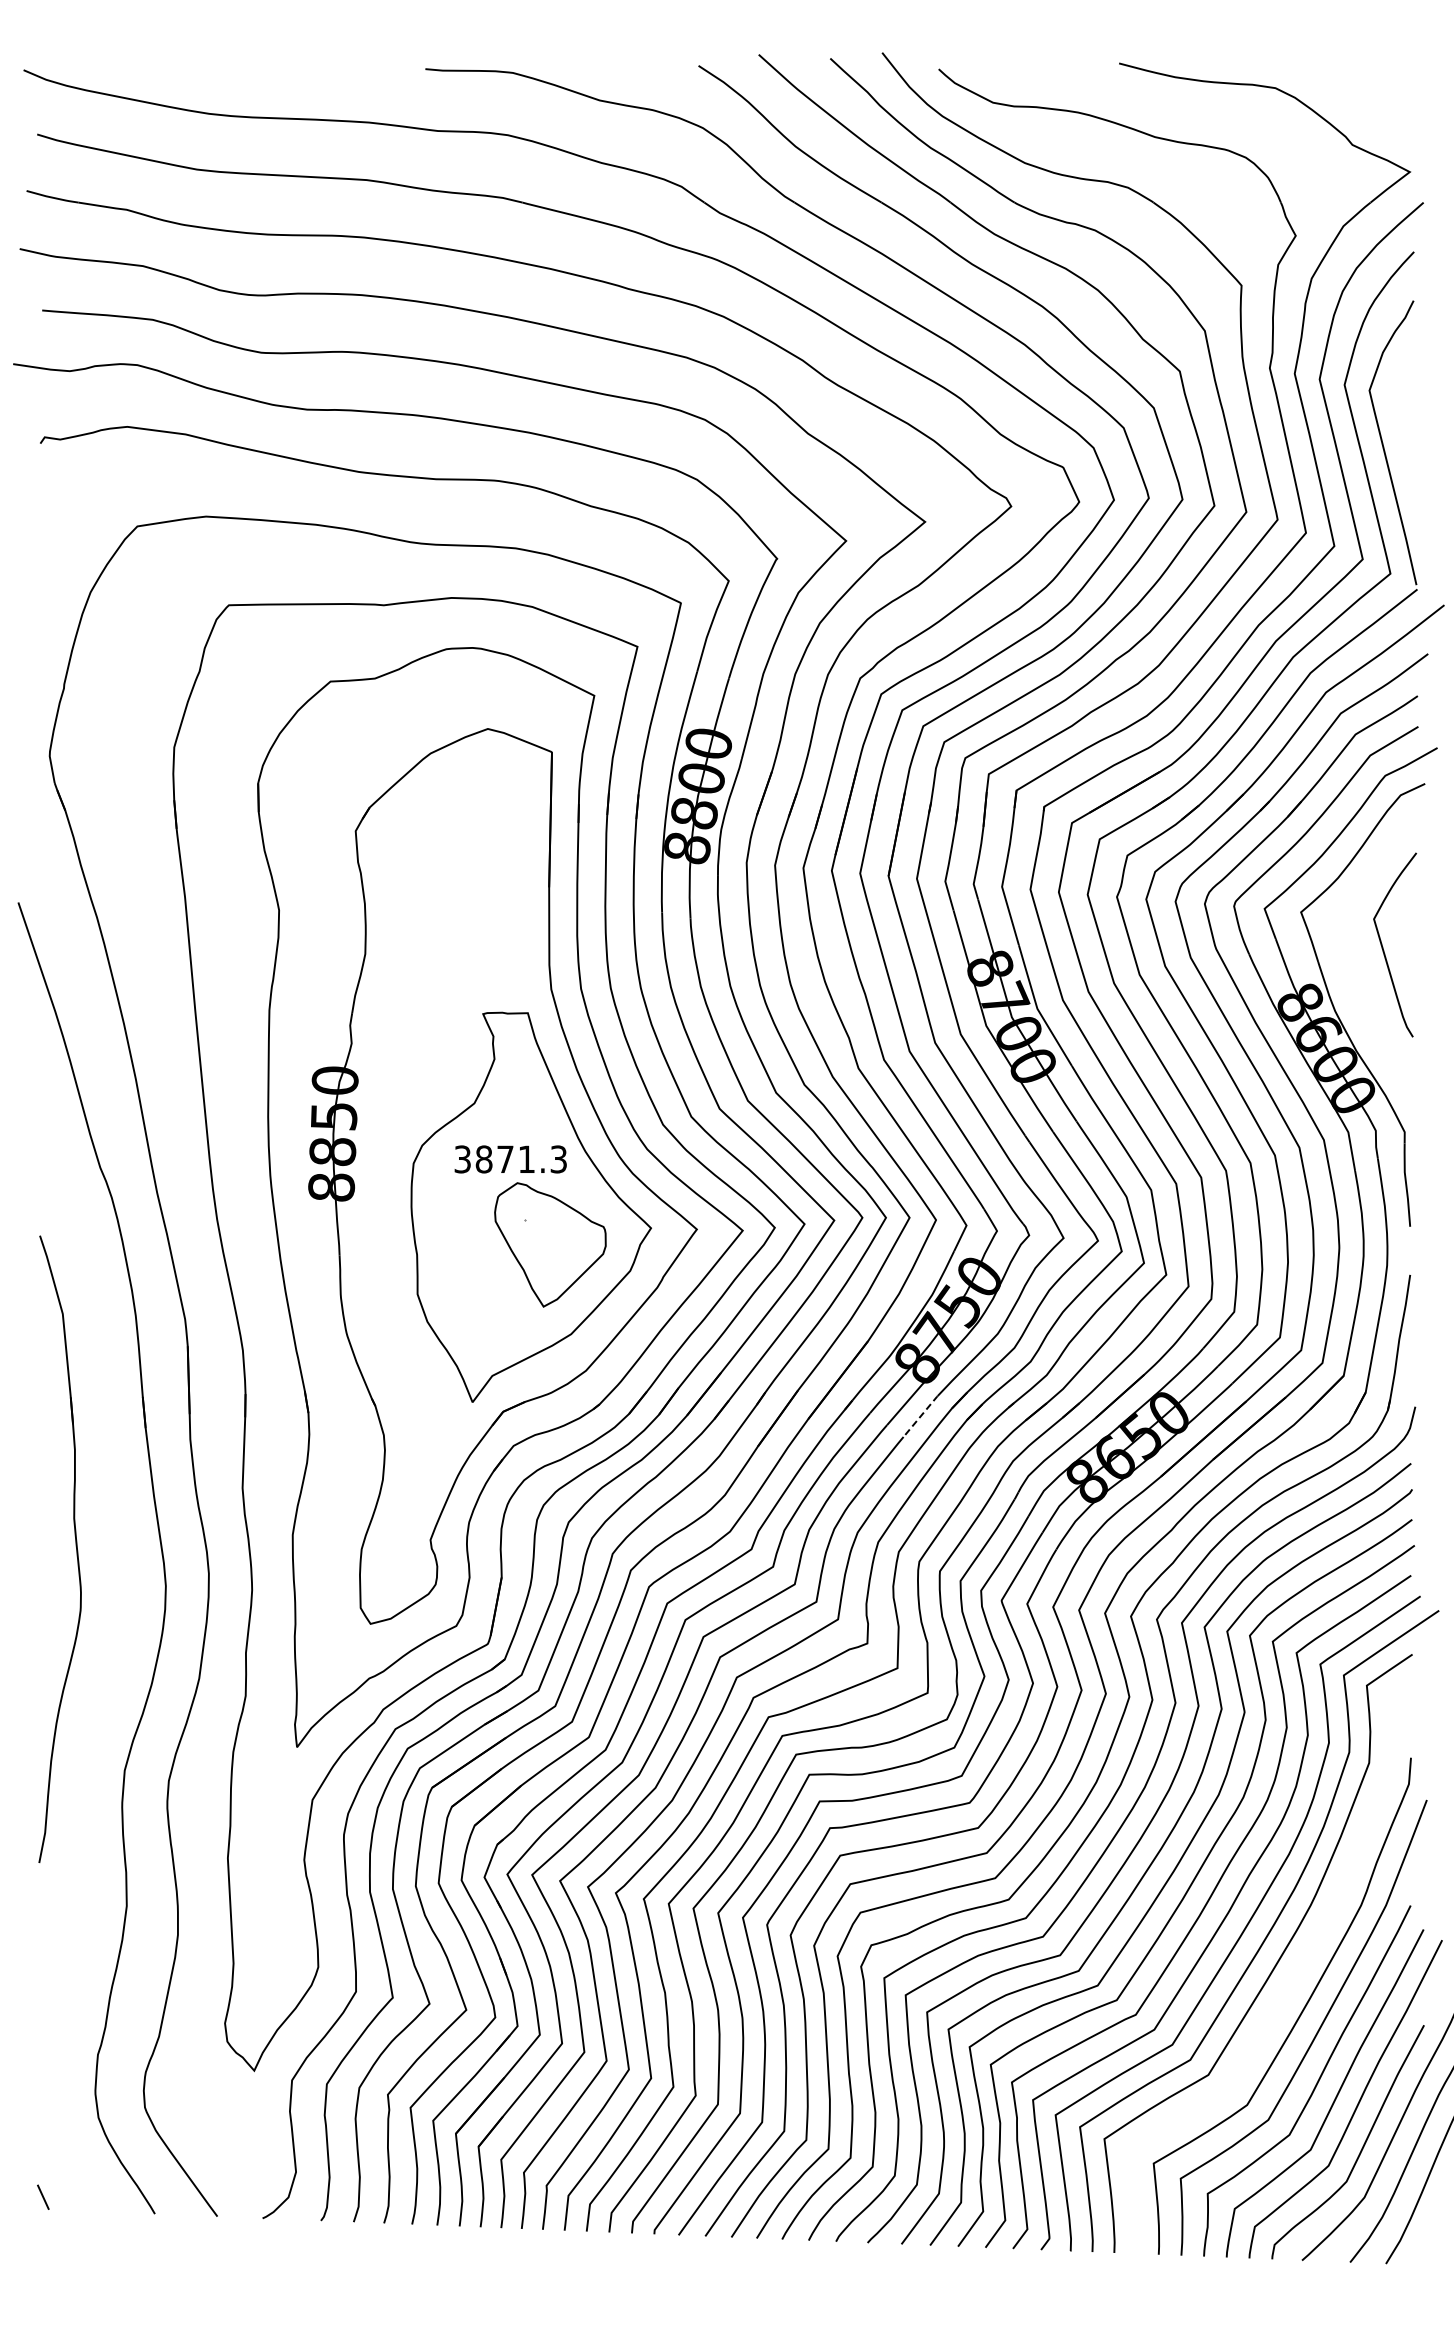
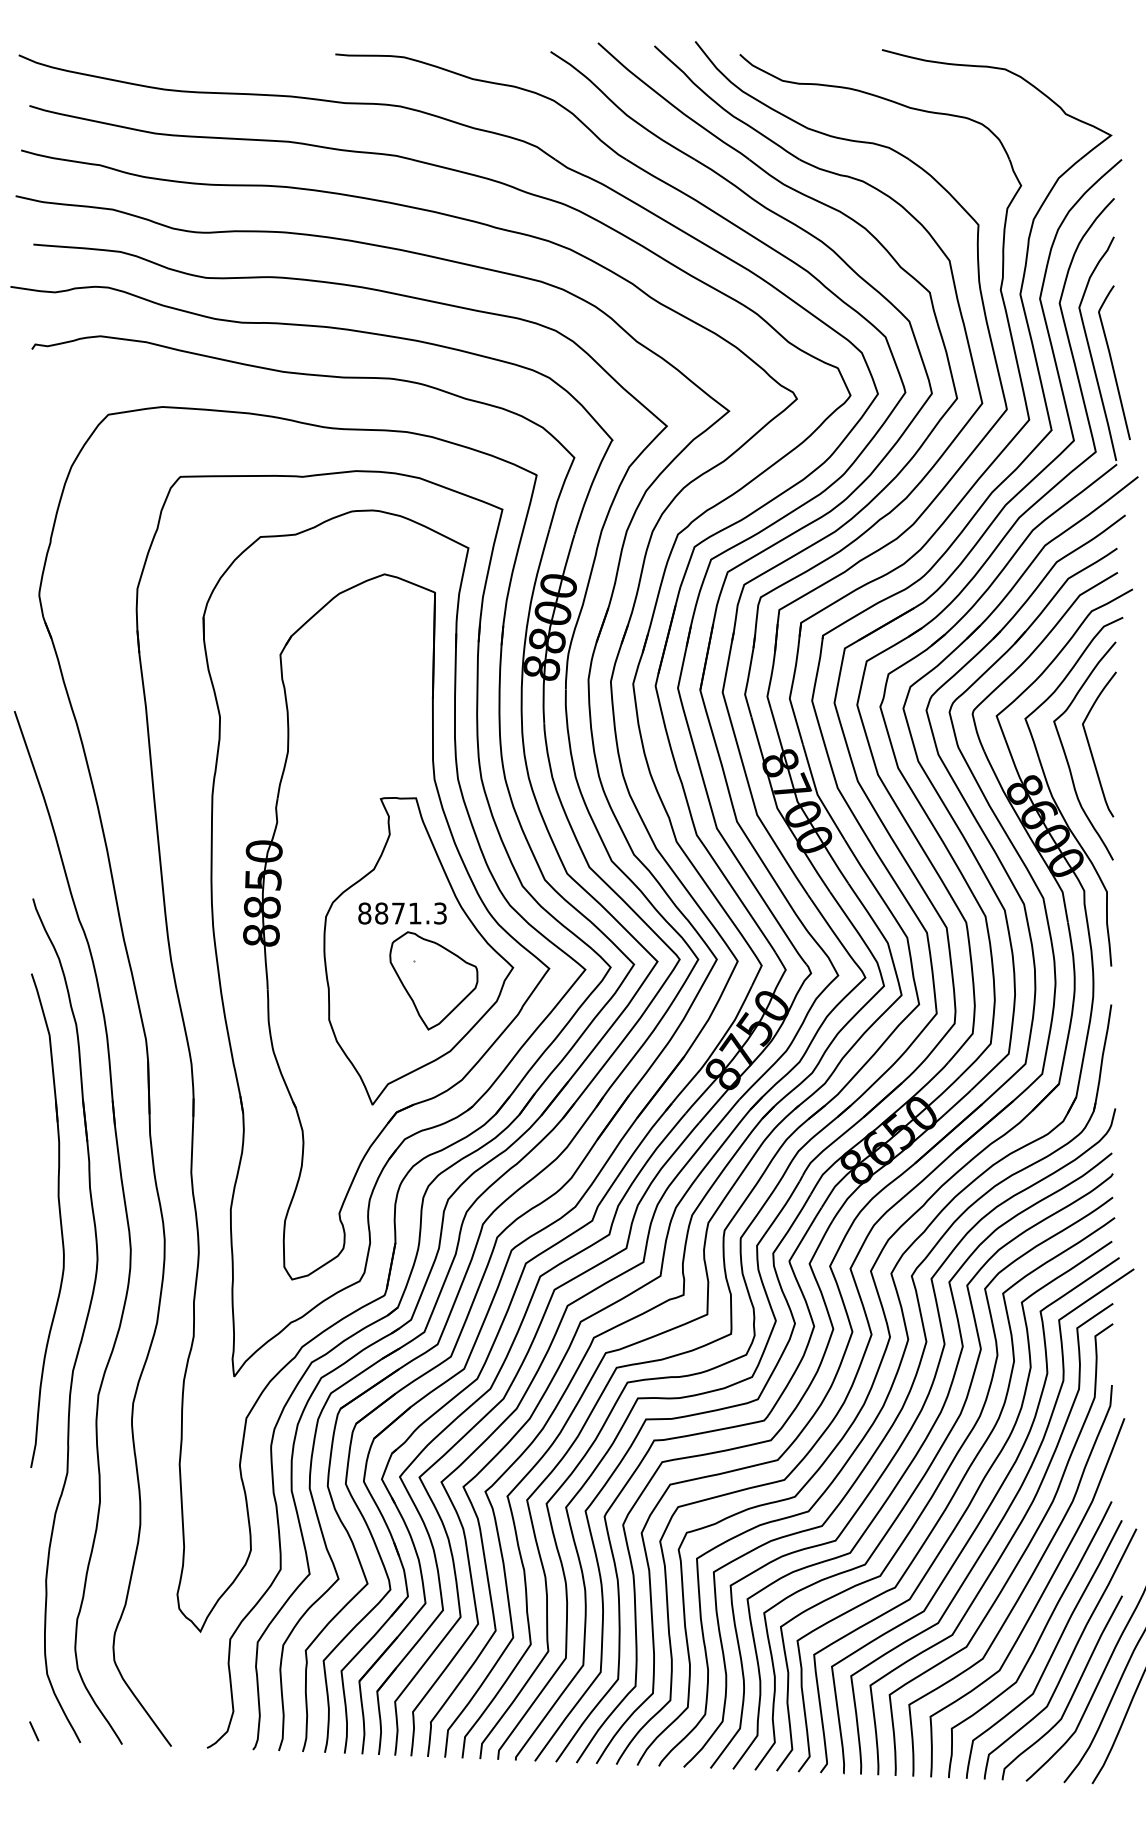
curve: (1411, 460) -> (1112, 362), added
curve: (1353, 959) -> (1066, 755), added
text: (462, 1159) -> (364, 913), 3871.3 -> 8871.3
line: (921, 1415) -> (726, 1115), dashed -> solid
part: (106, 1683) -> (84, 1326), added
curve: (1293, 1978) -> (1019, 1558), added

